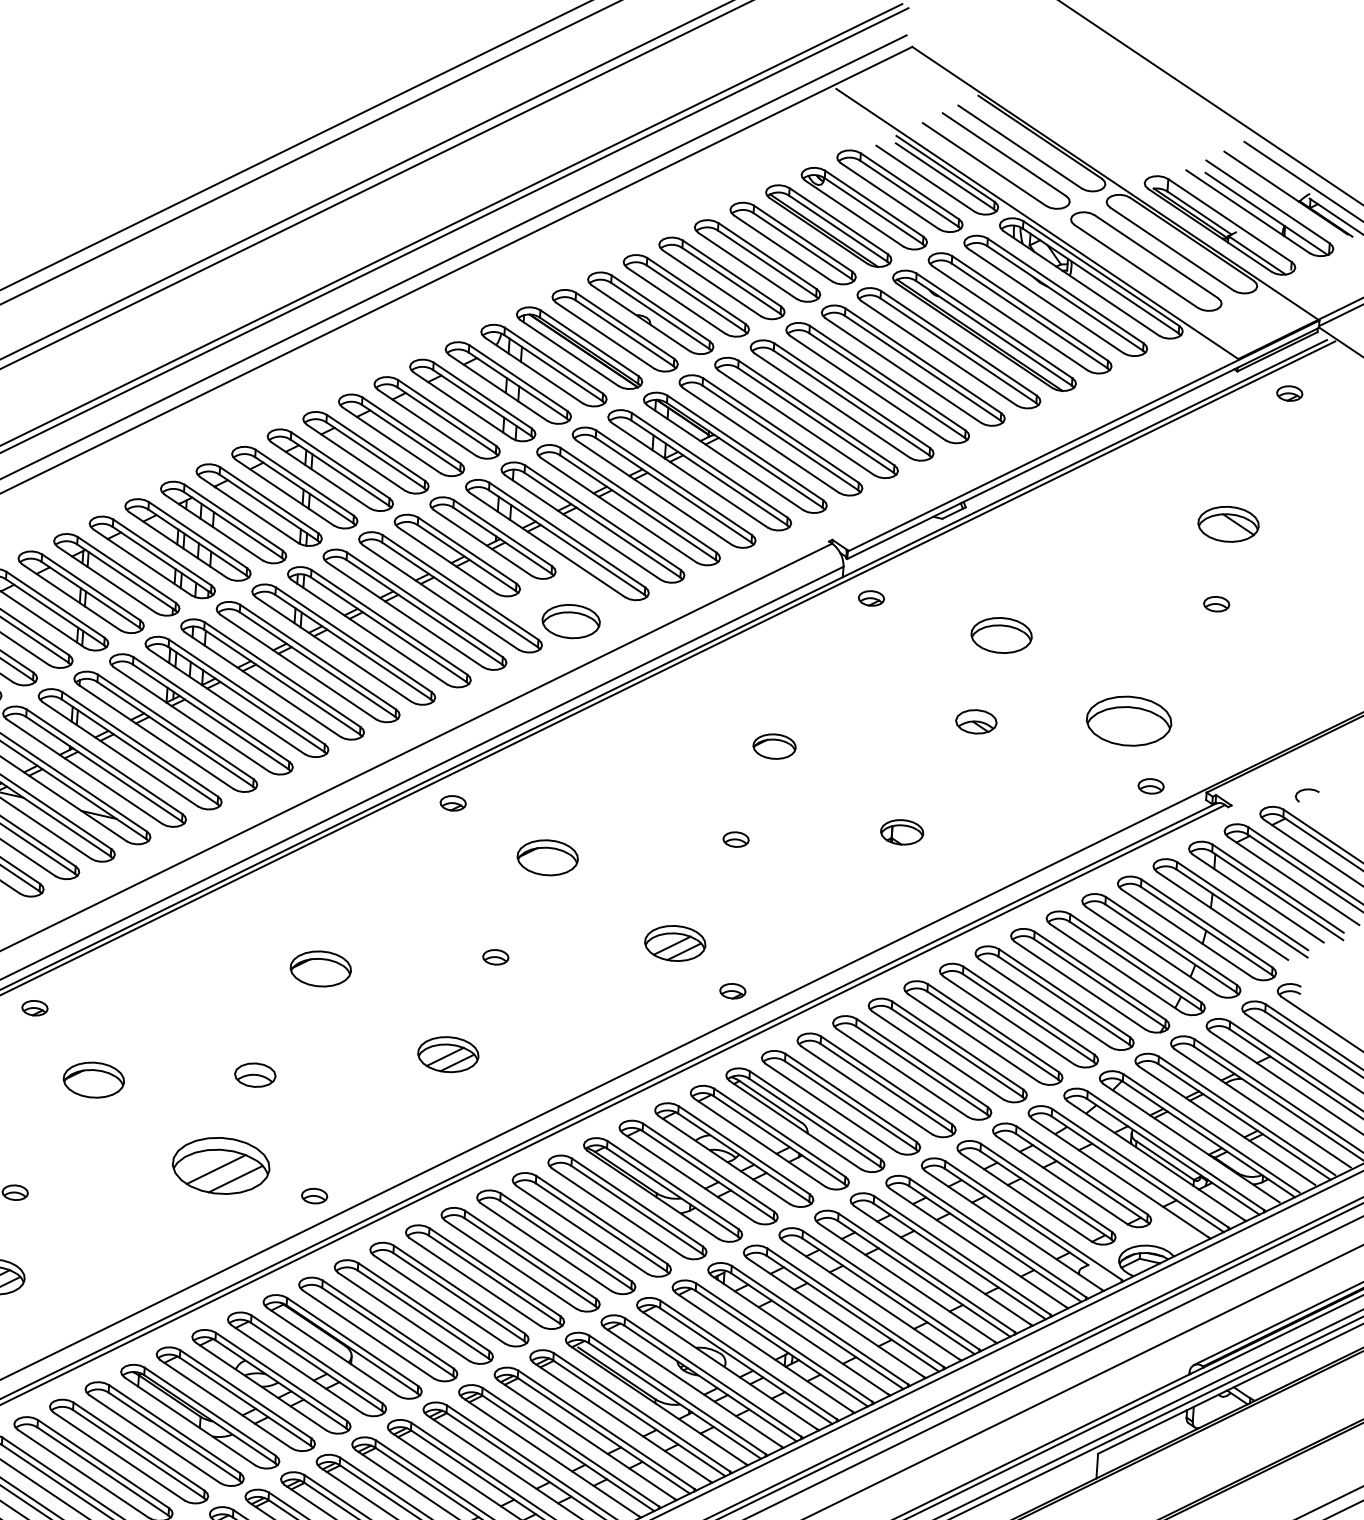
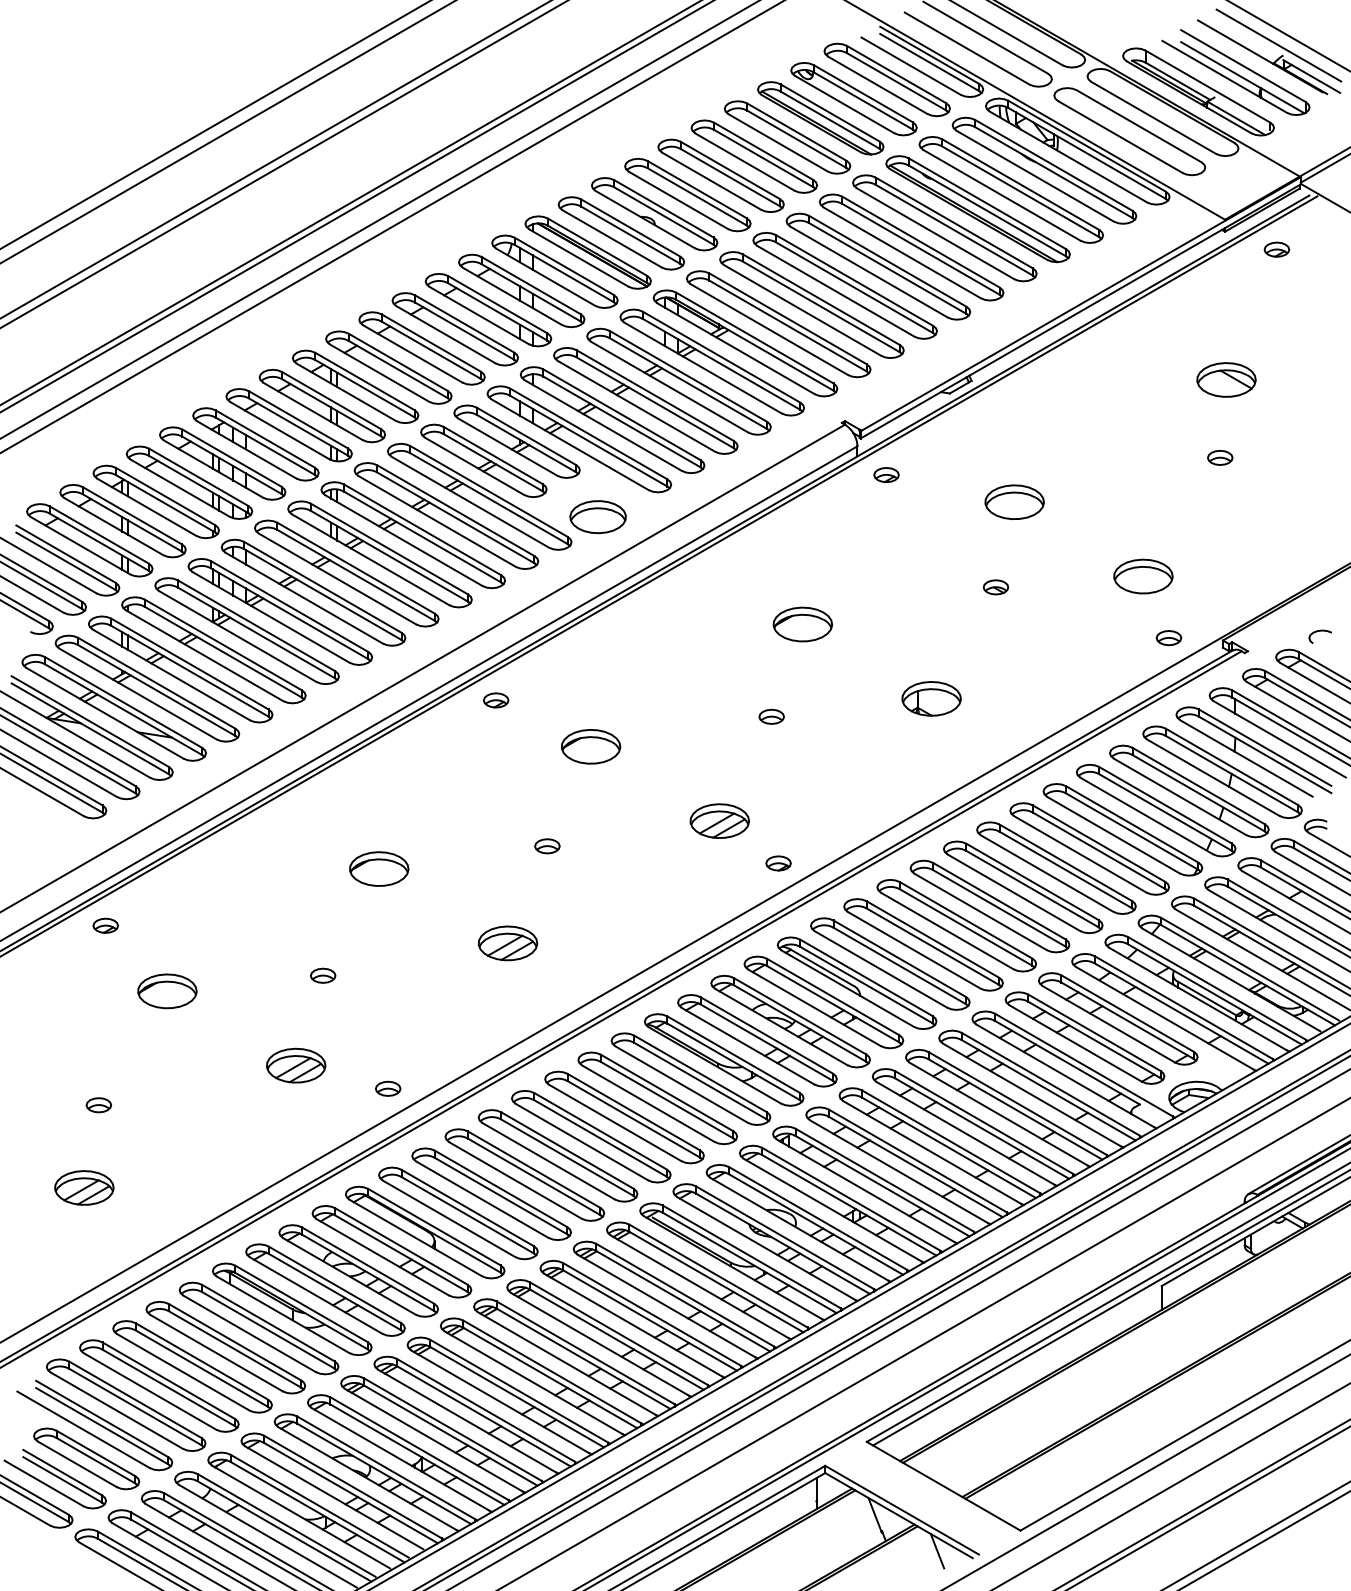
part: (1129, 721) -> (1143, 576), size x0.71
part: (975, 722) -> (995, 587), size x0.62
part: (774, 746) -> (802, 624), size x1.43
part: (902, 831) -> (931, 698), size x1.43
part: (255, 1074) -> (323, 975), size x0.62
part: (221, 1165) -> (296, 1065), size x0.62

